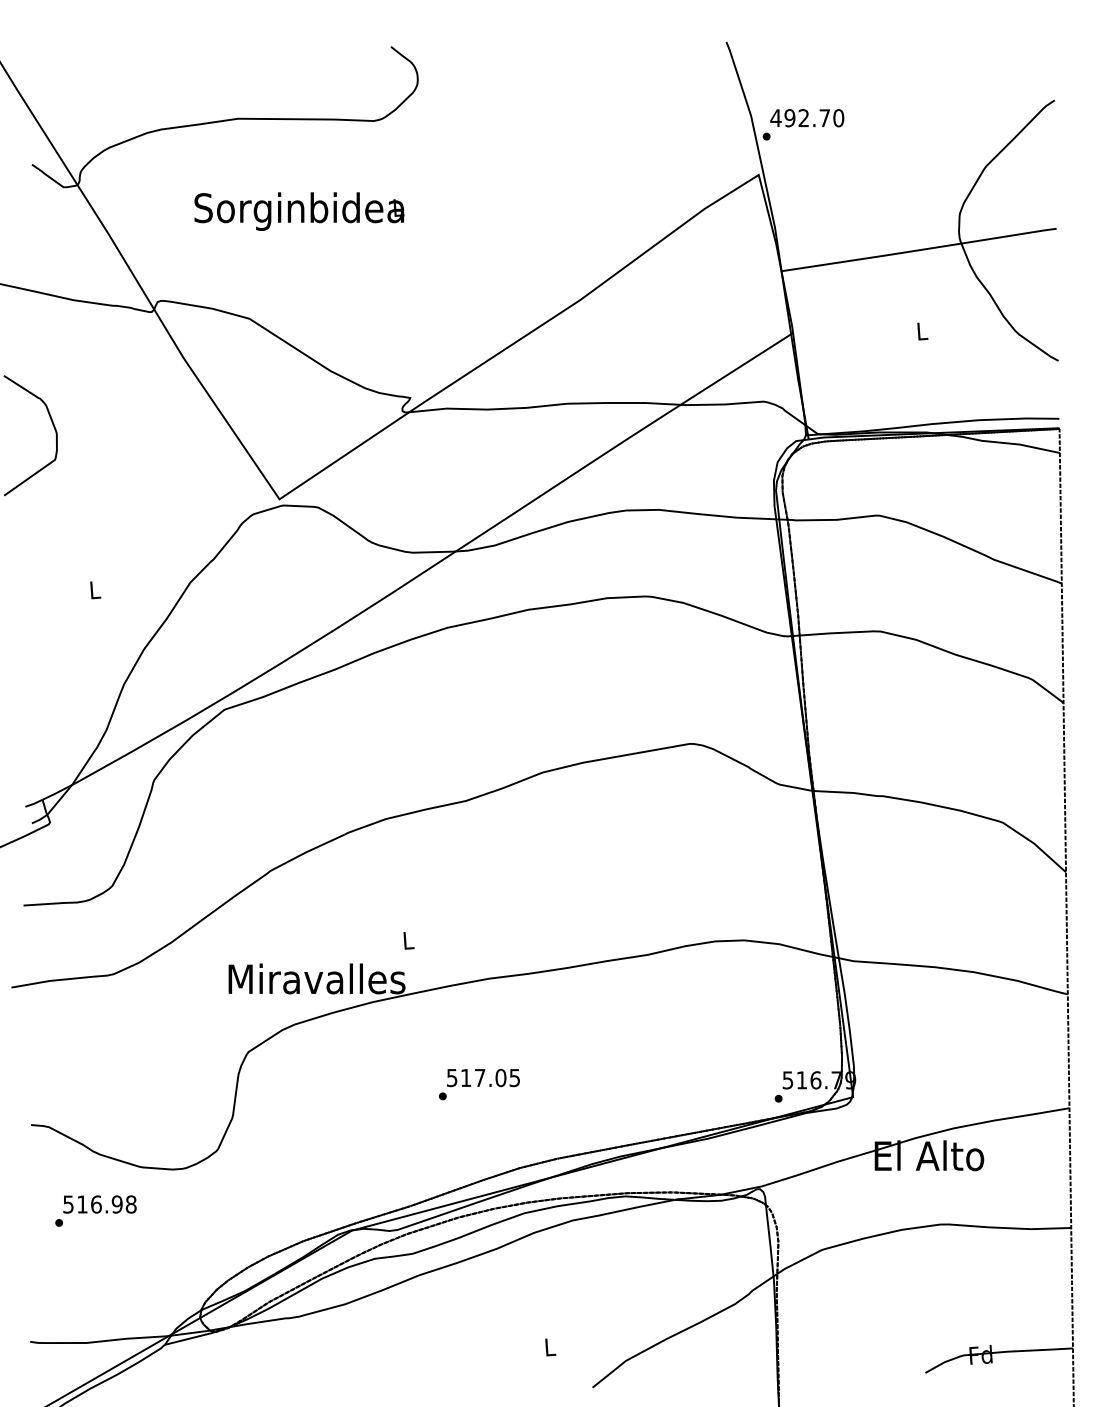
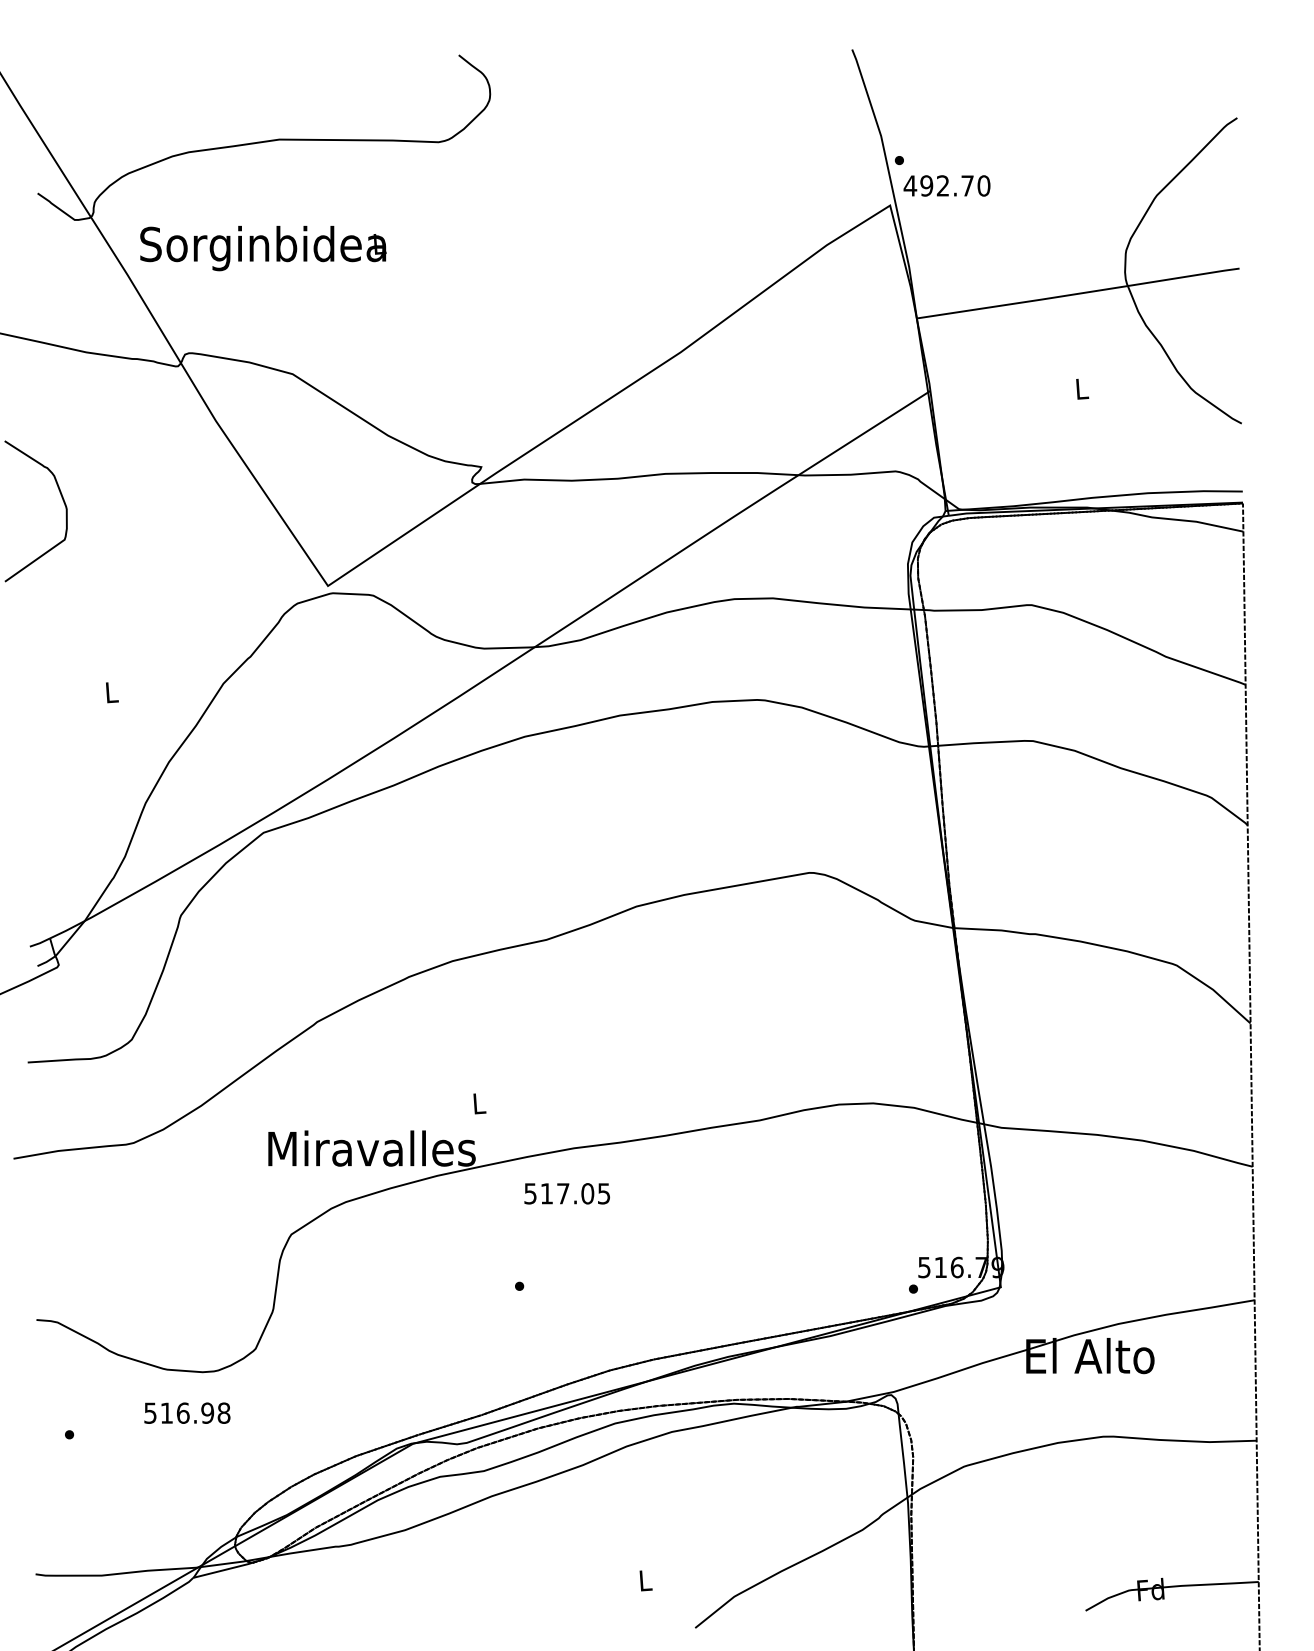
text: (806, 117) -> (946, 185), moved
text: (299, 211) -> (263, 248), moved
text: (482, 1077) -> (566, 1193), moved
text: (100, 1203) -> (187, 1412), moved

